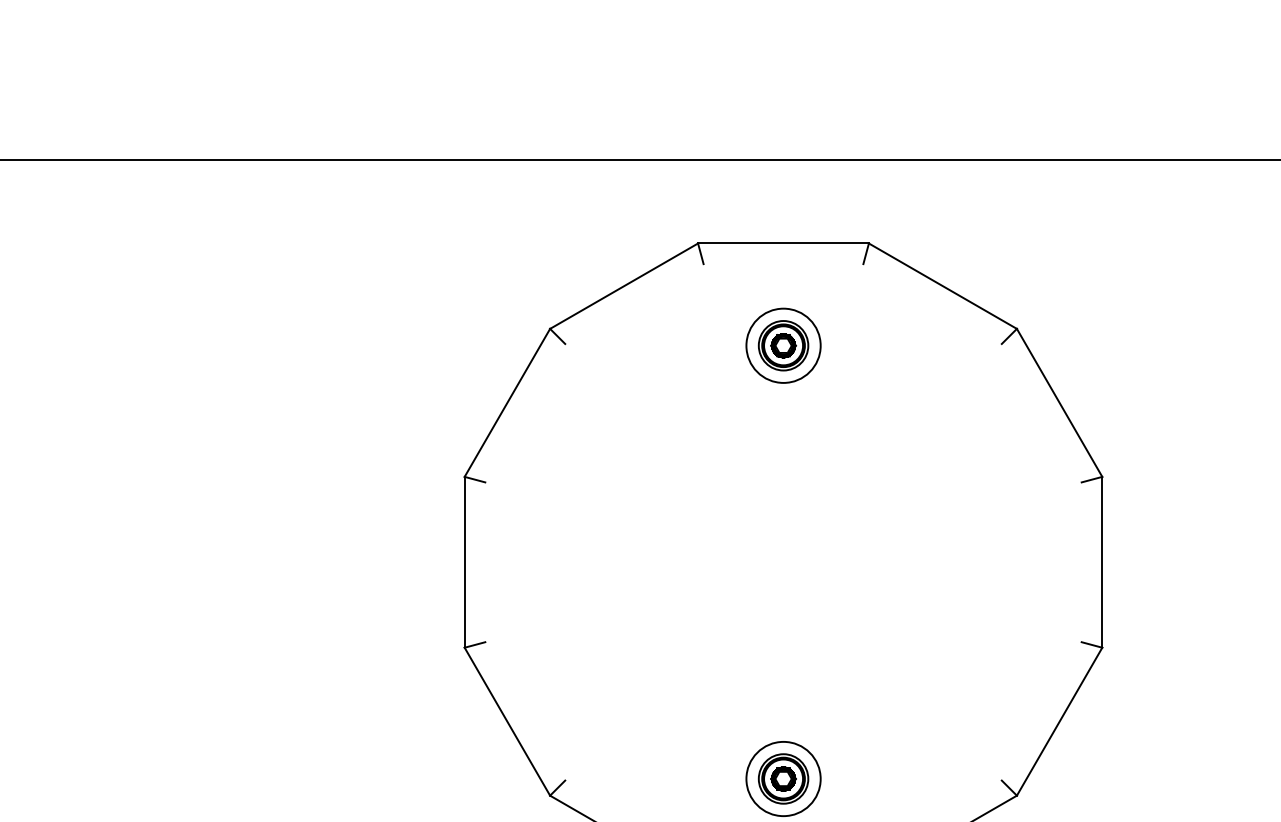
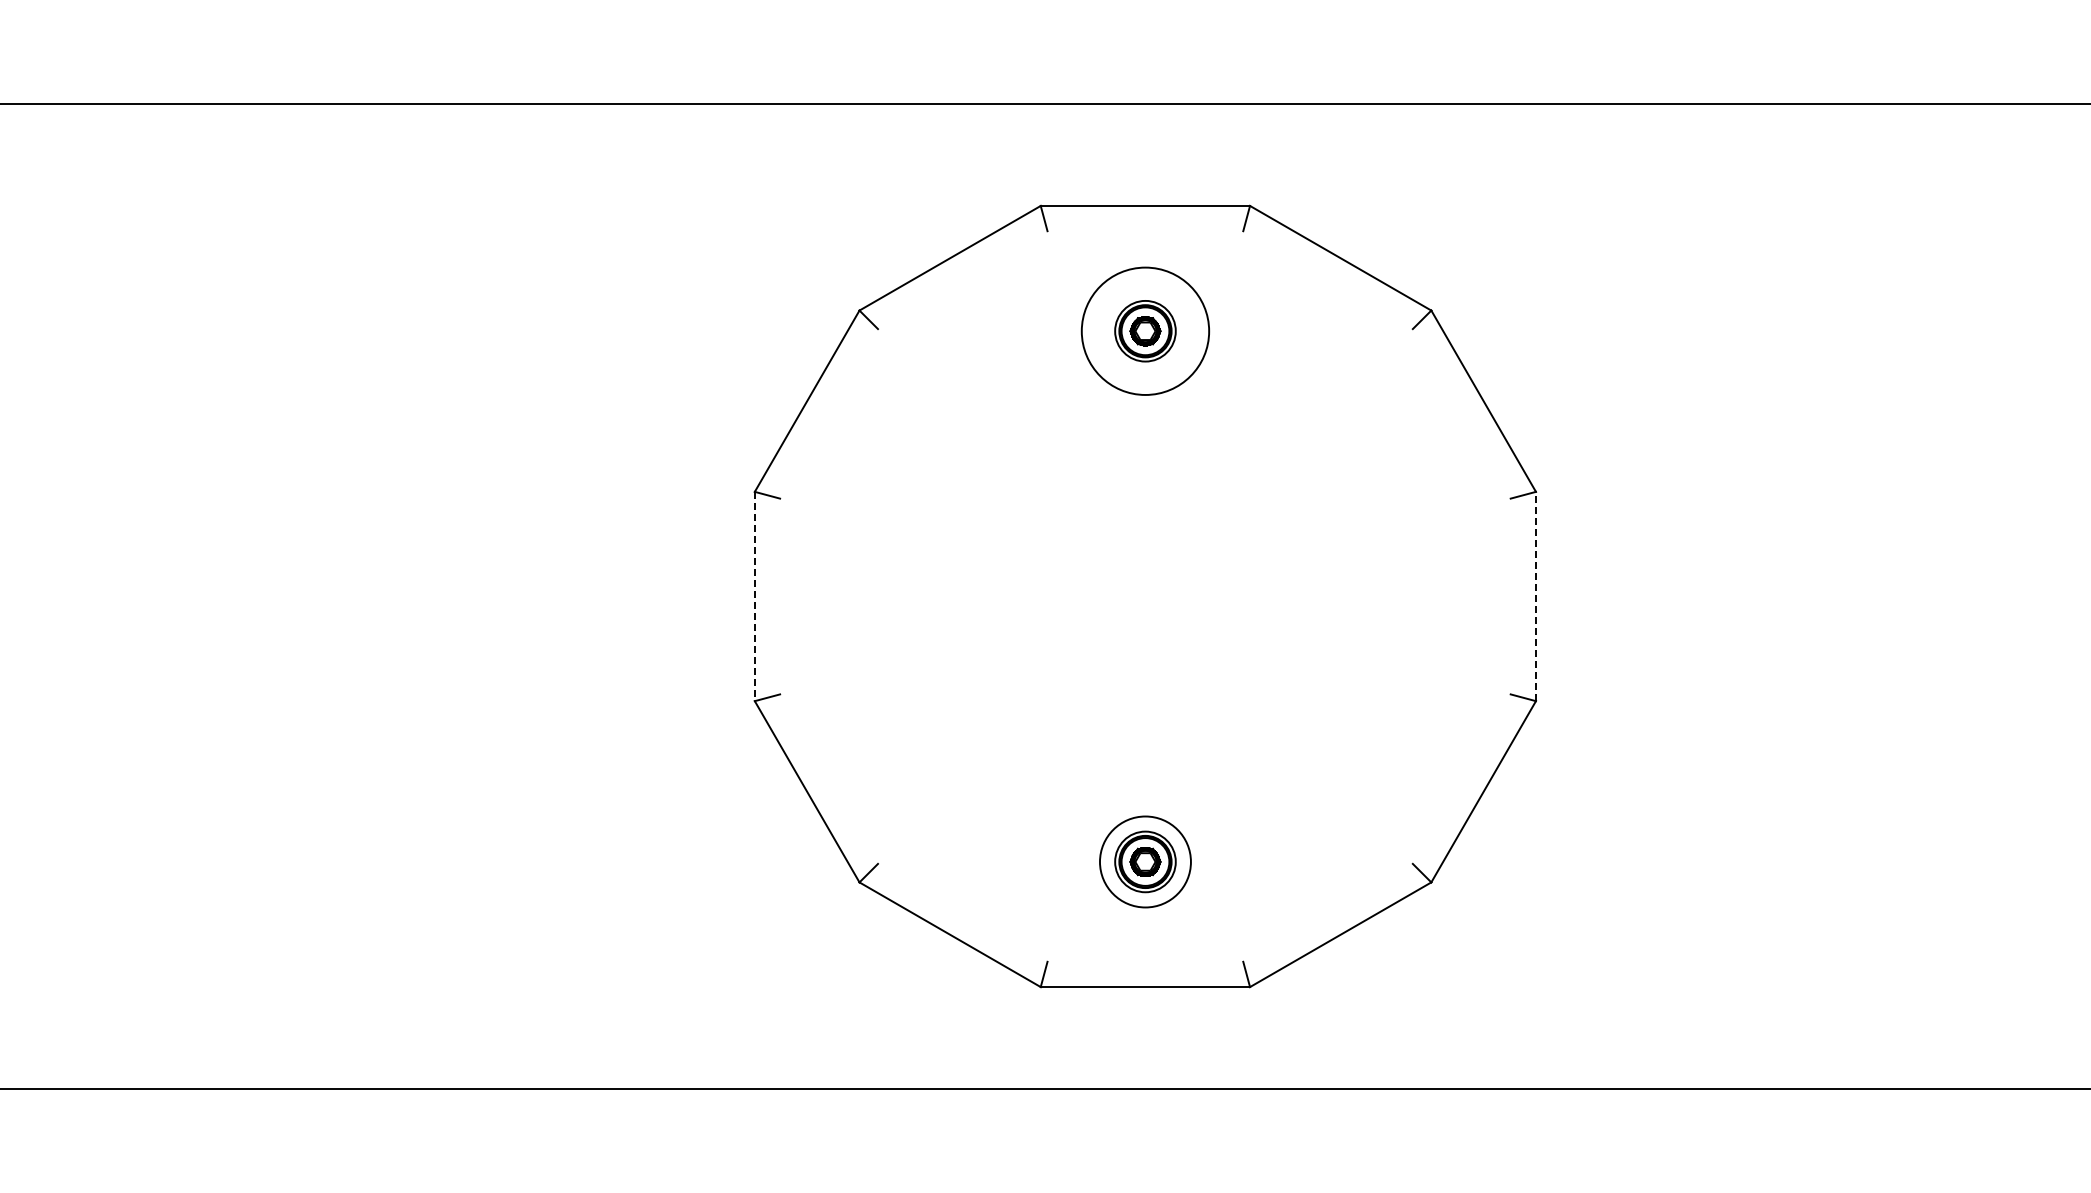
circle: (782, 345) -> (1144, 330), size x1.4
line: (464, 562) -> (754, 596), solid -> dashed
line: (1101, 562) -> (1535, 596), solid -> dashed

